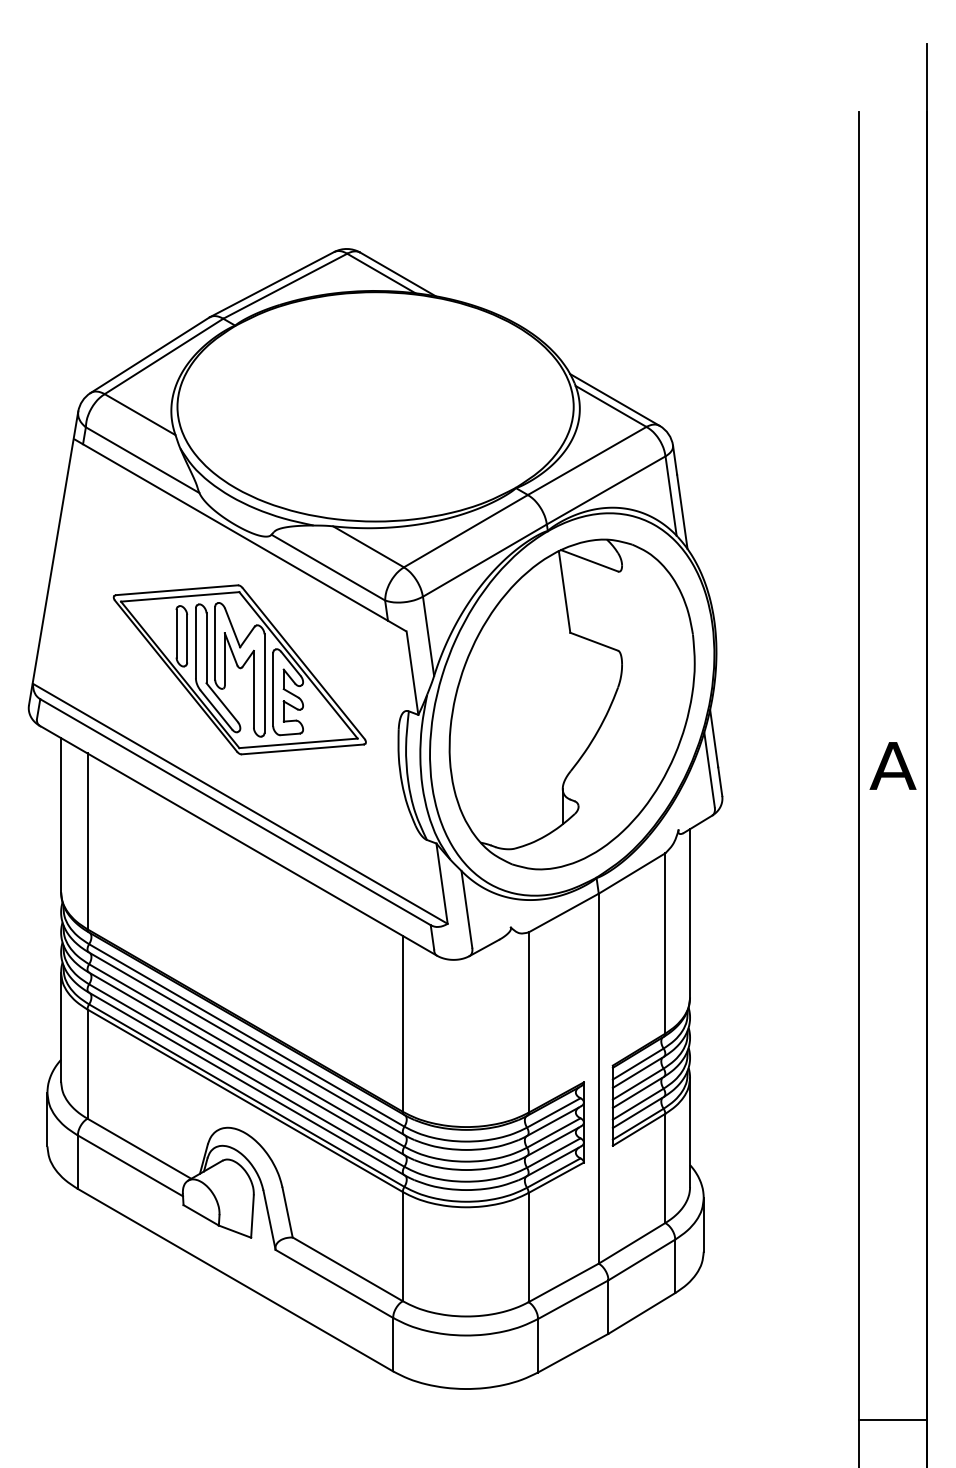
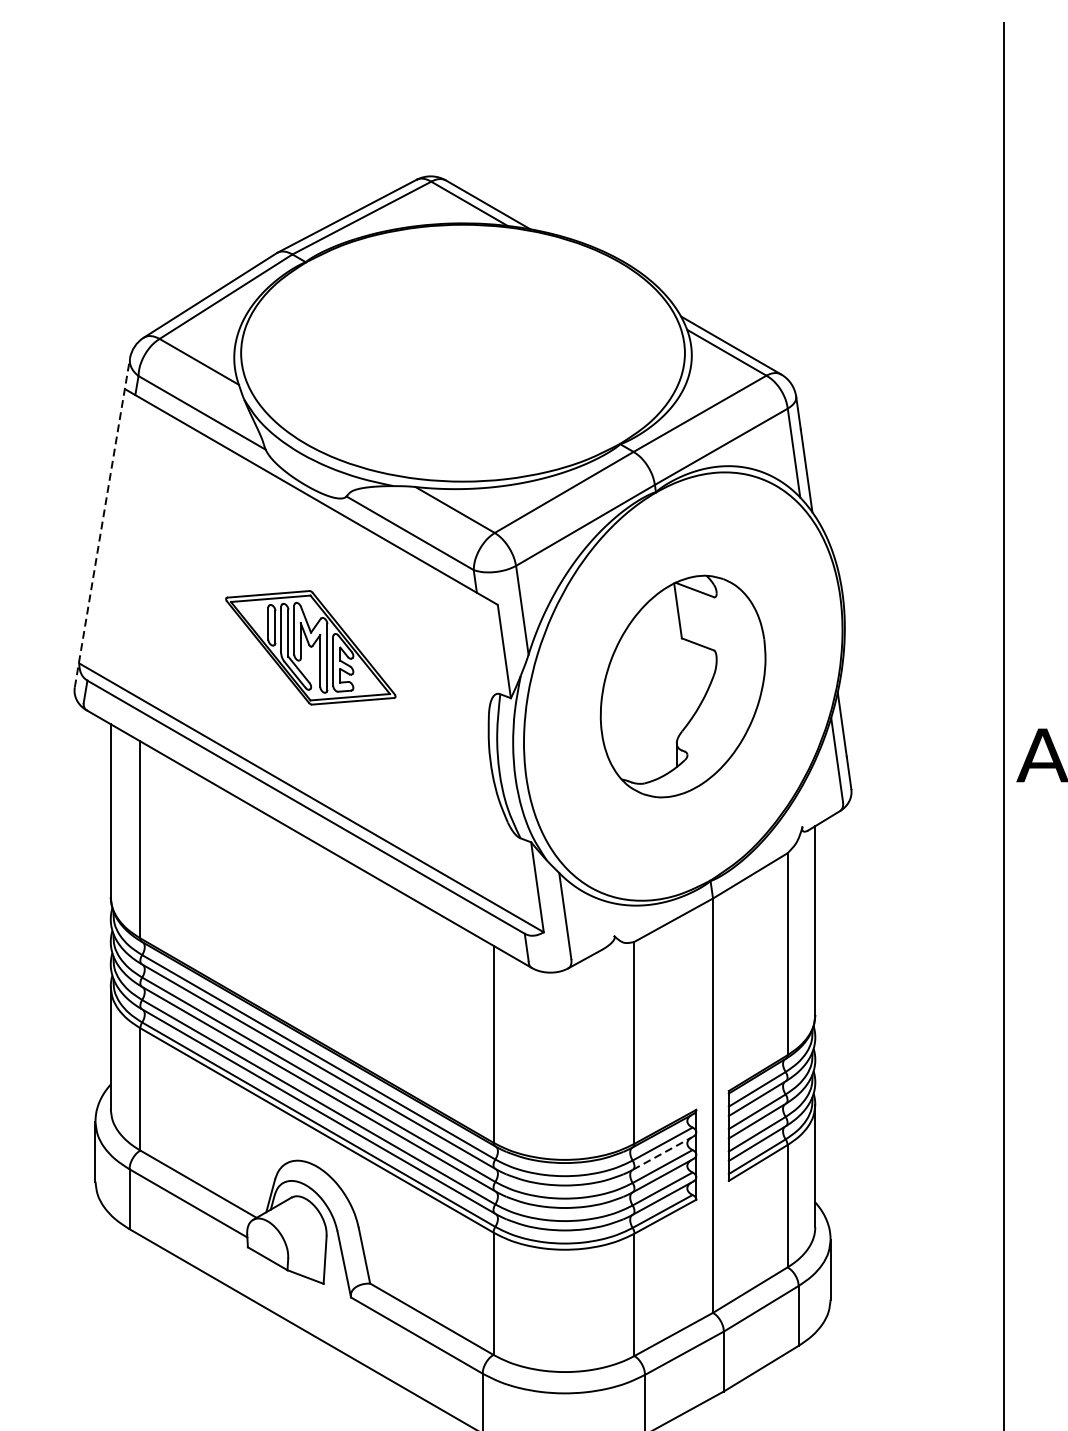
line: (53, 558) -> (102, 523), solid -> dashed
part: (239, 669) -> (310, 647), size x0.6
part: (571, 704) -> (682, 686), size x0.6
line: (554, 1121) -> (663, 1153), solid -> dashed

